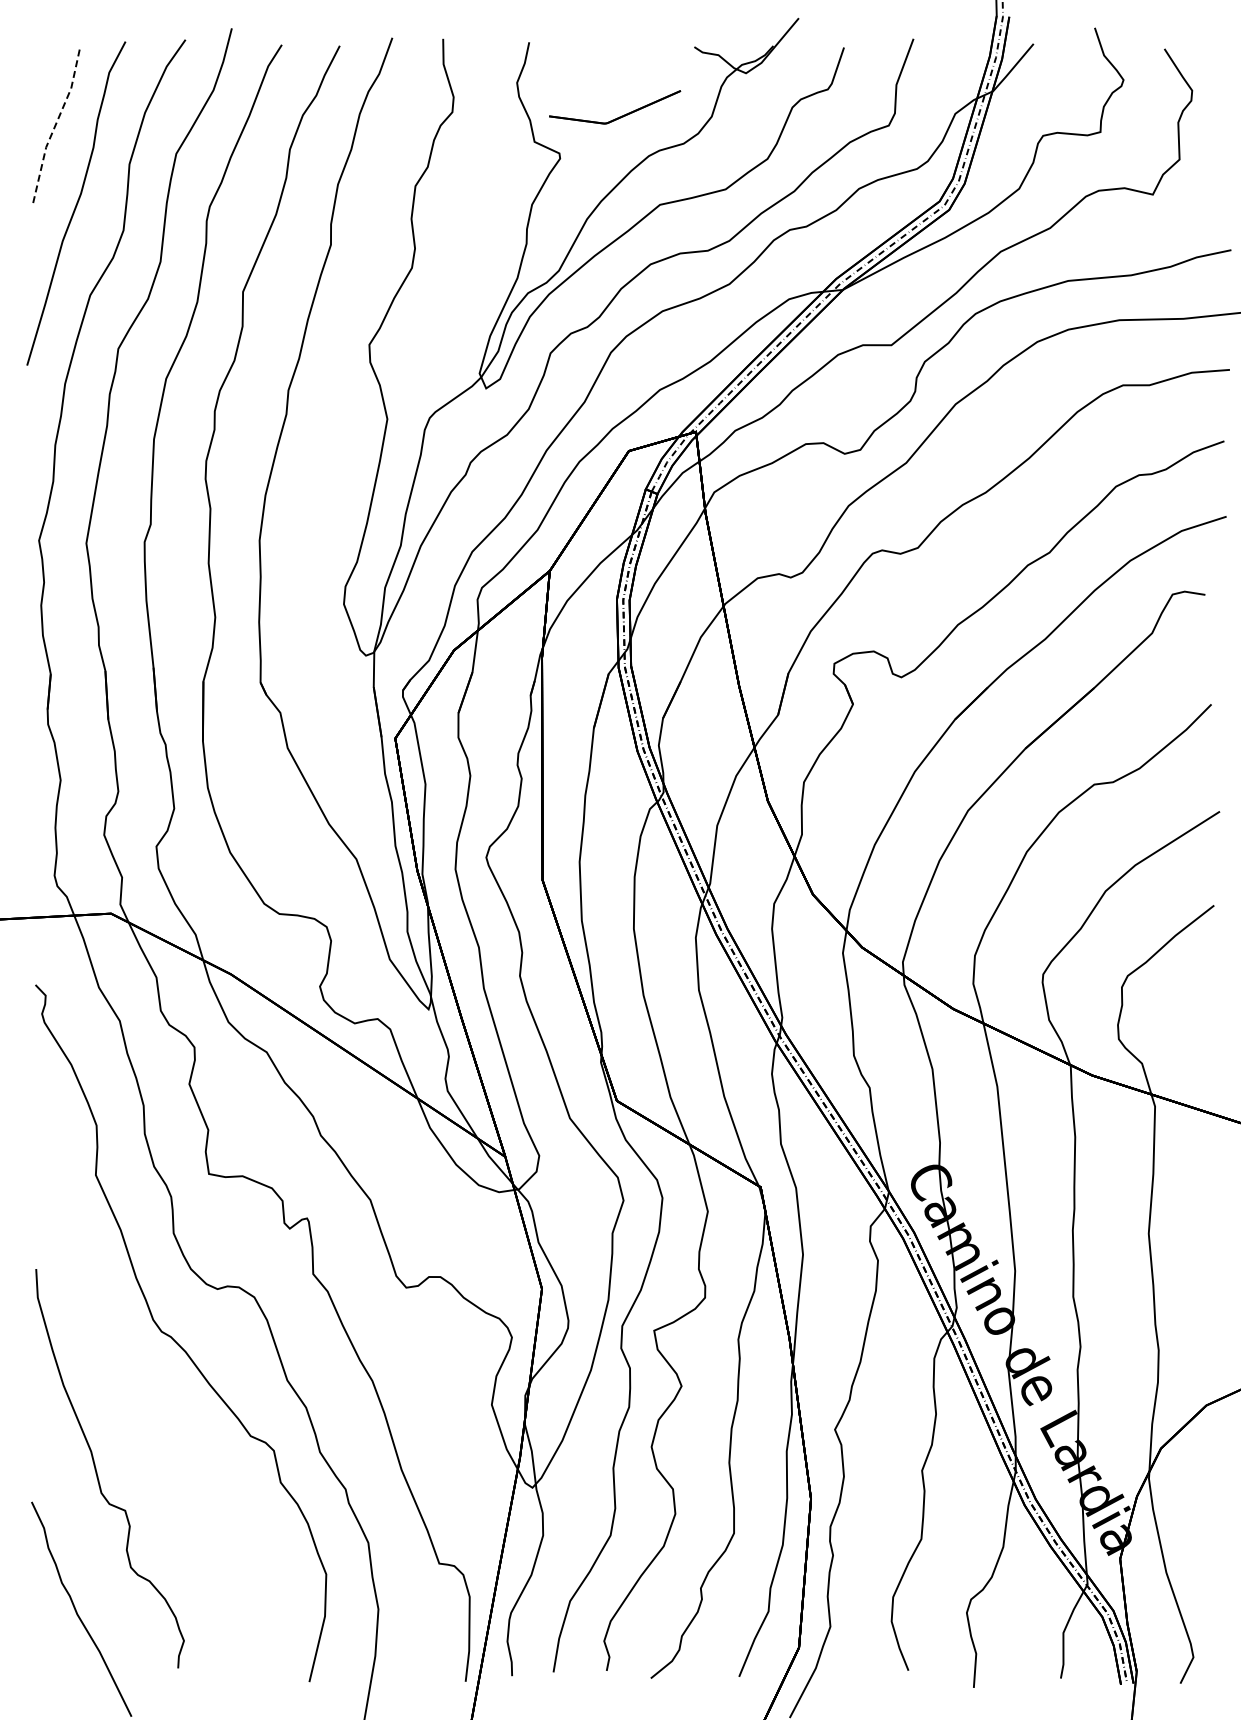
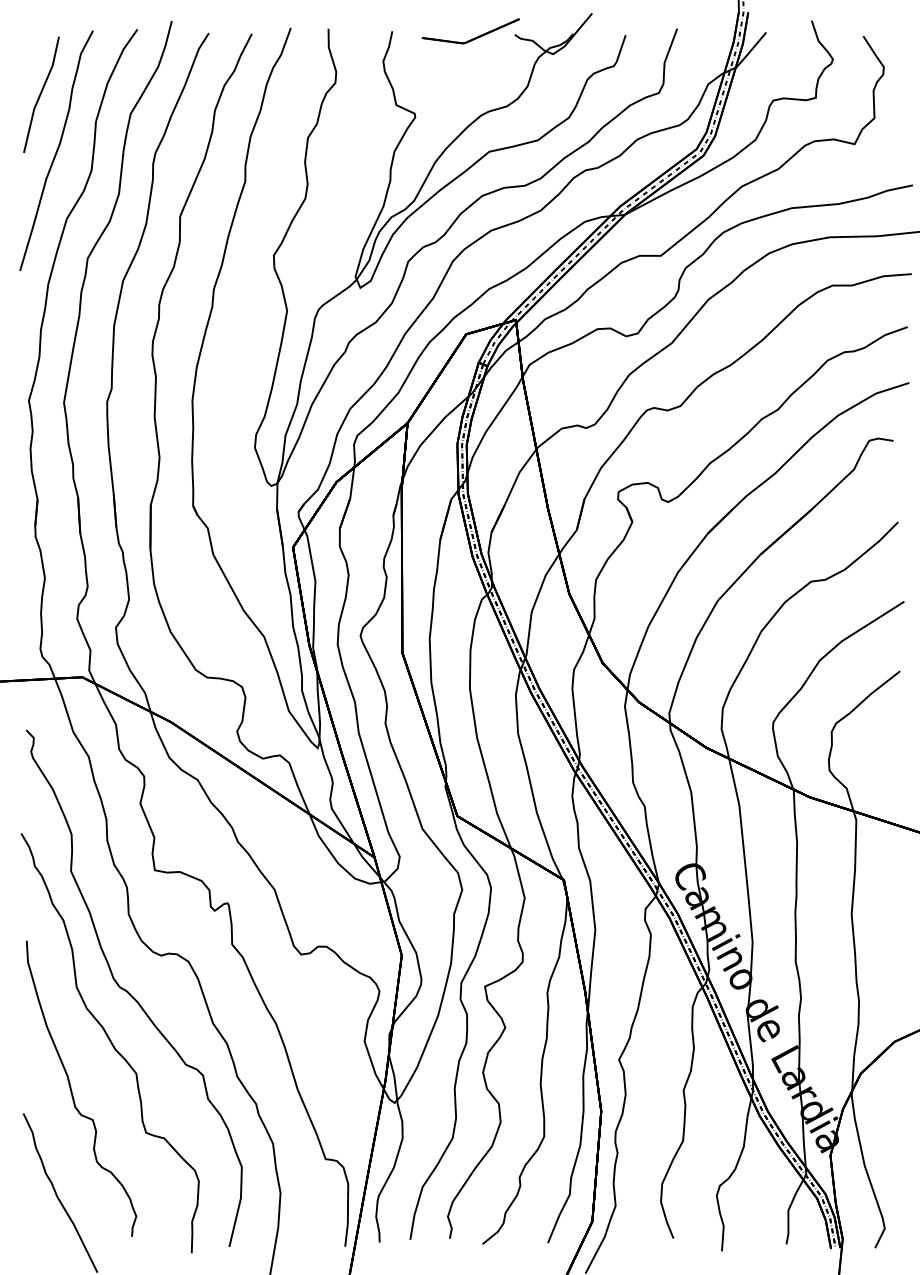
part: (619, 116) -> (474, 38), moved
line: (54, 127) -> (40, 94), dashed -> solid
curve: (149, 1407) -> (110, 1043), added

